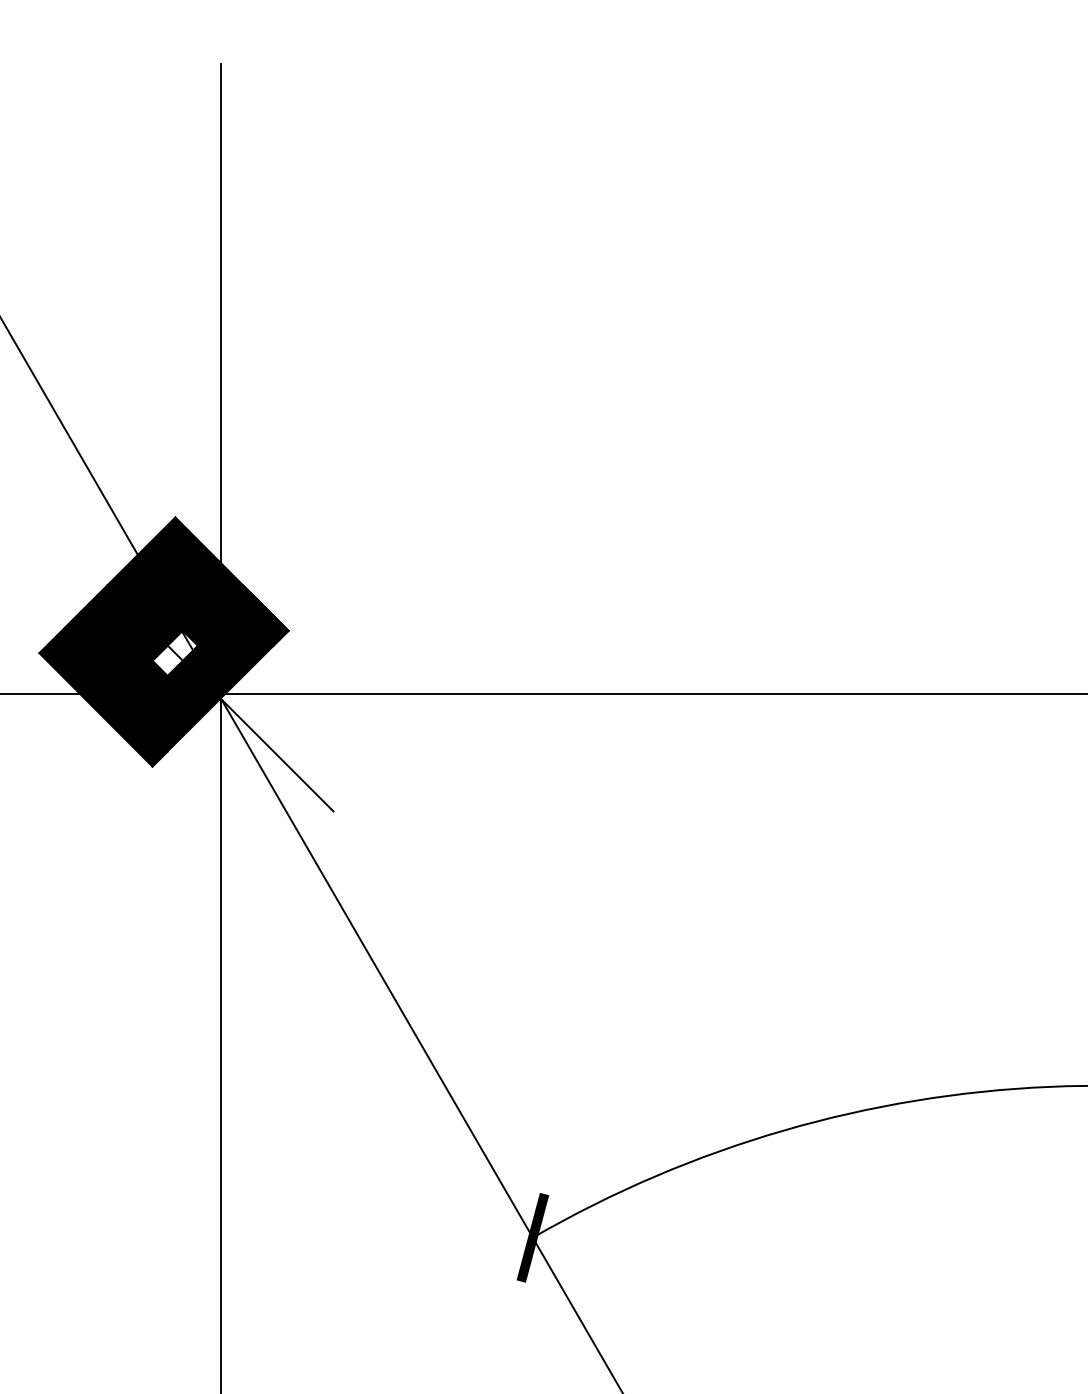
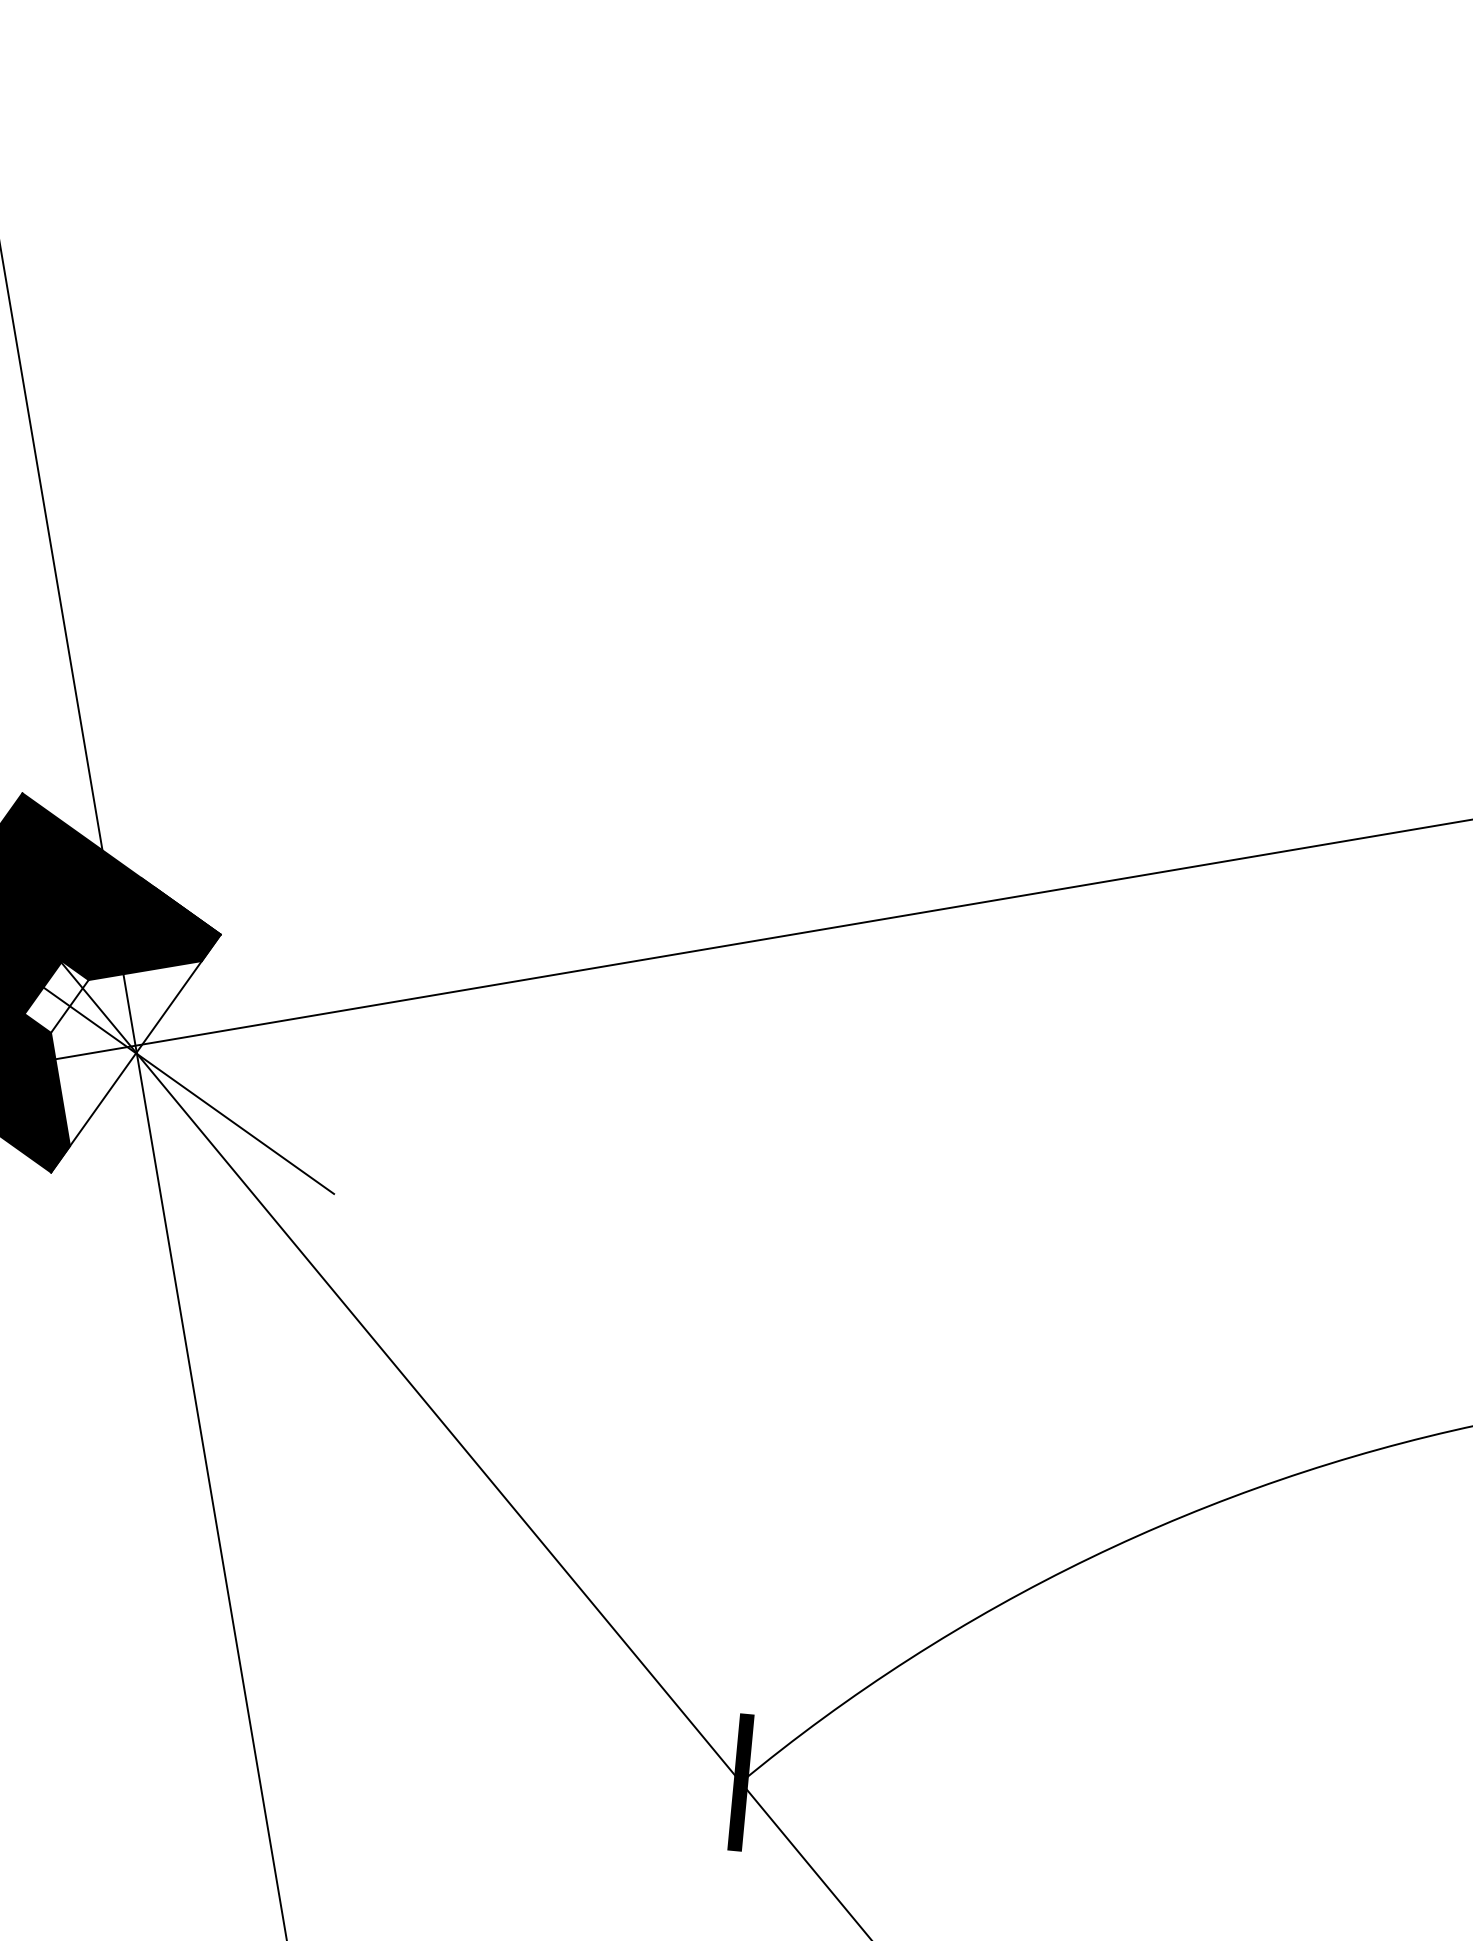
fill: (220, 698) -> (135, 1053), removed

